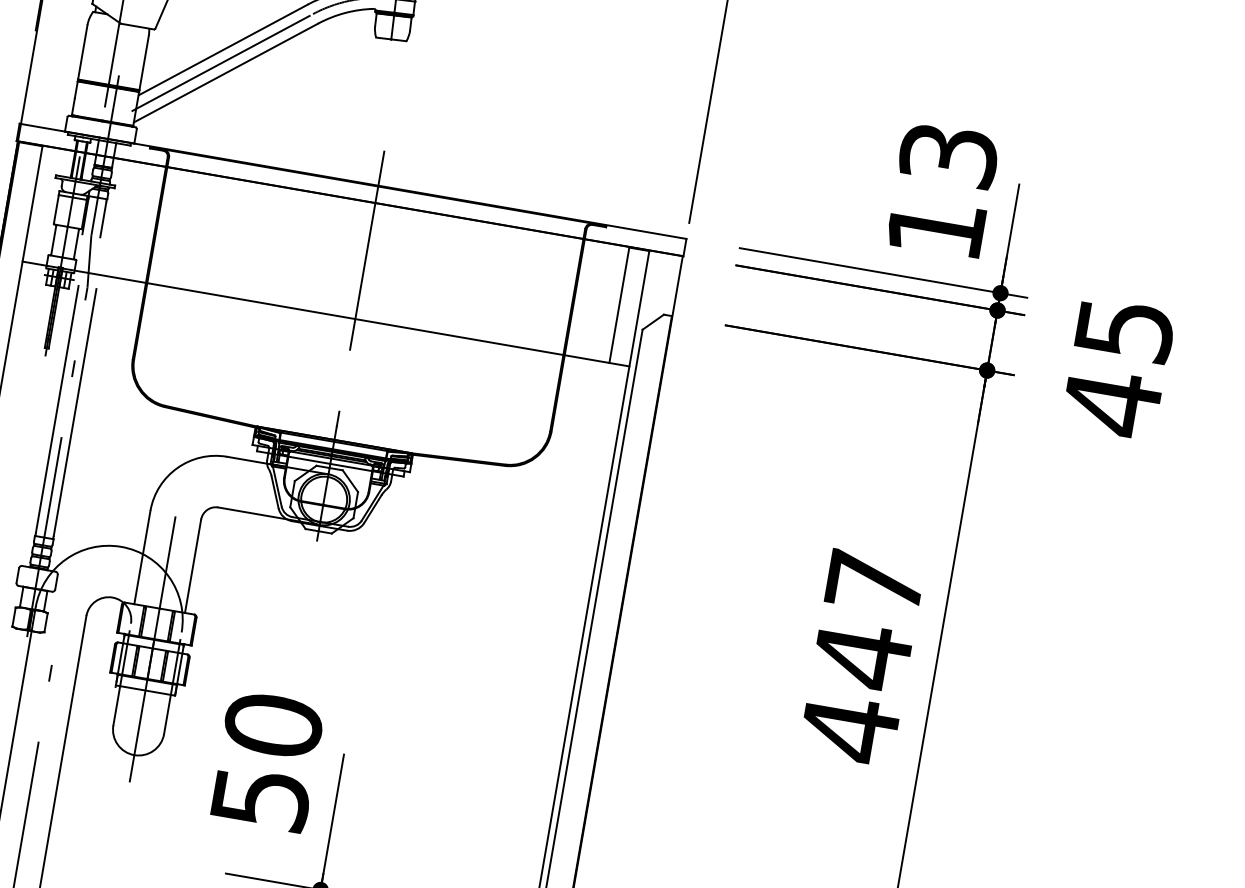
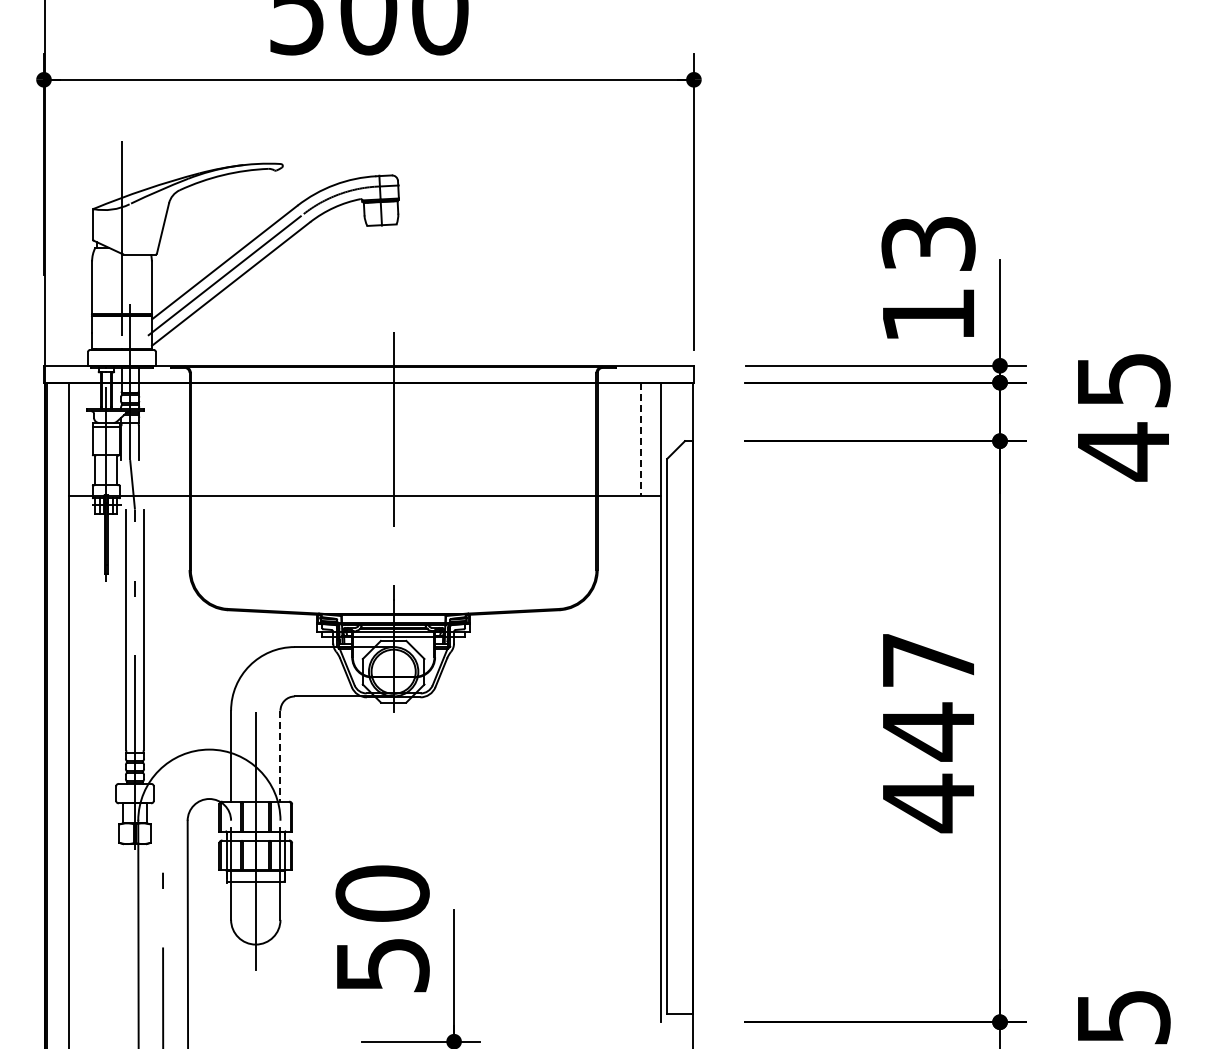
line: (619, 306) -> (641, 440), solid -> dashed
line: (193, 566) -> (280, 756), solid -> dashed

